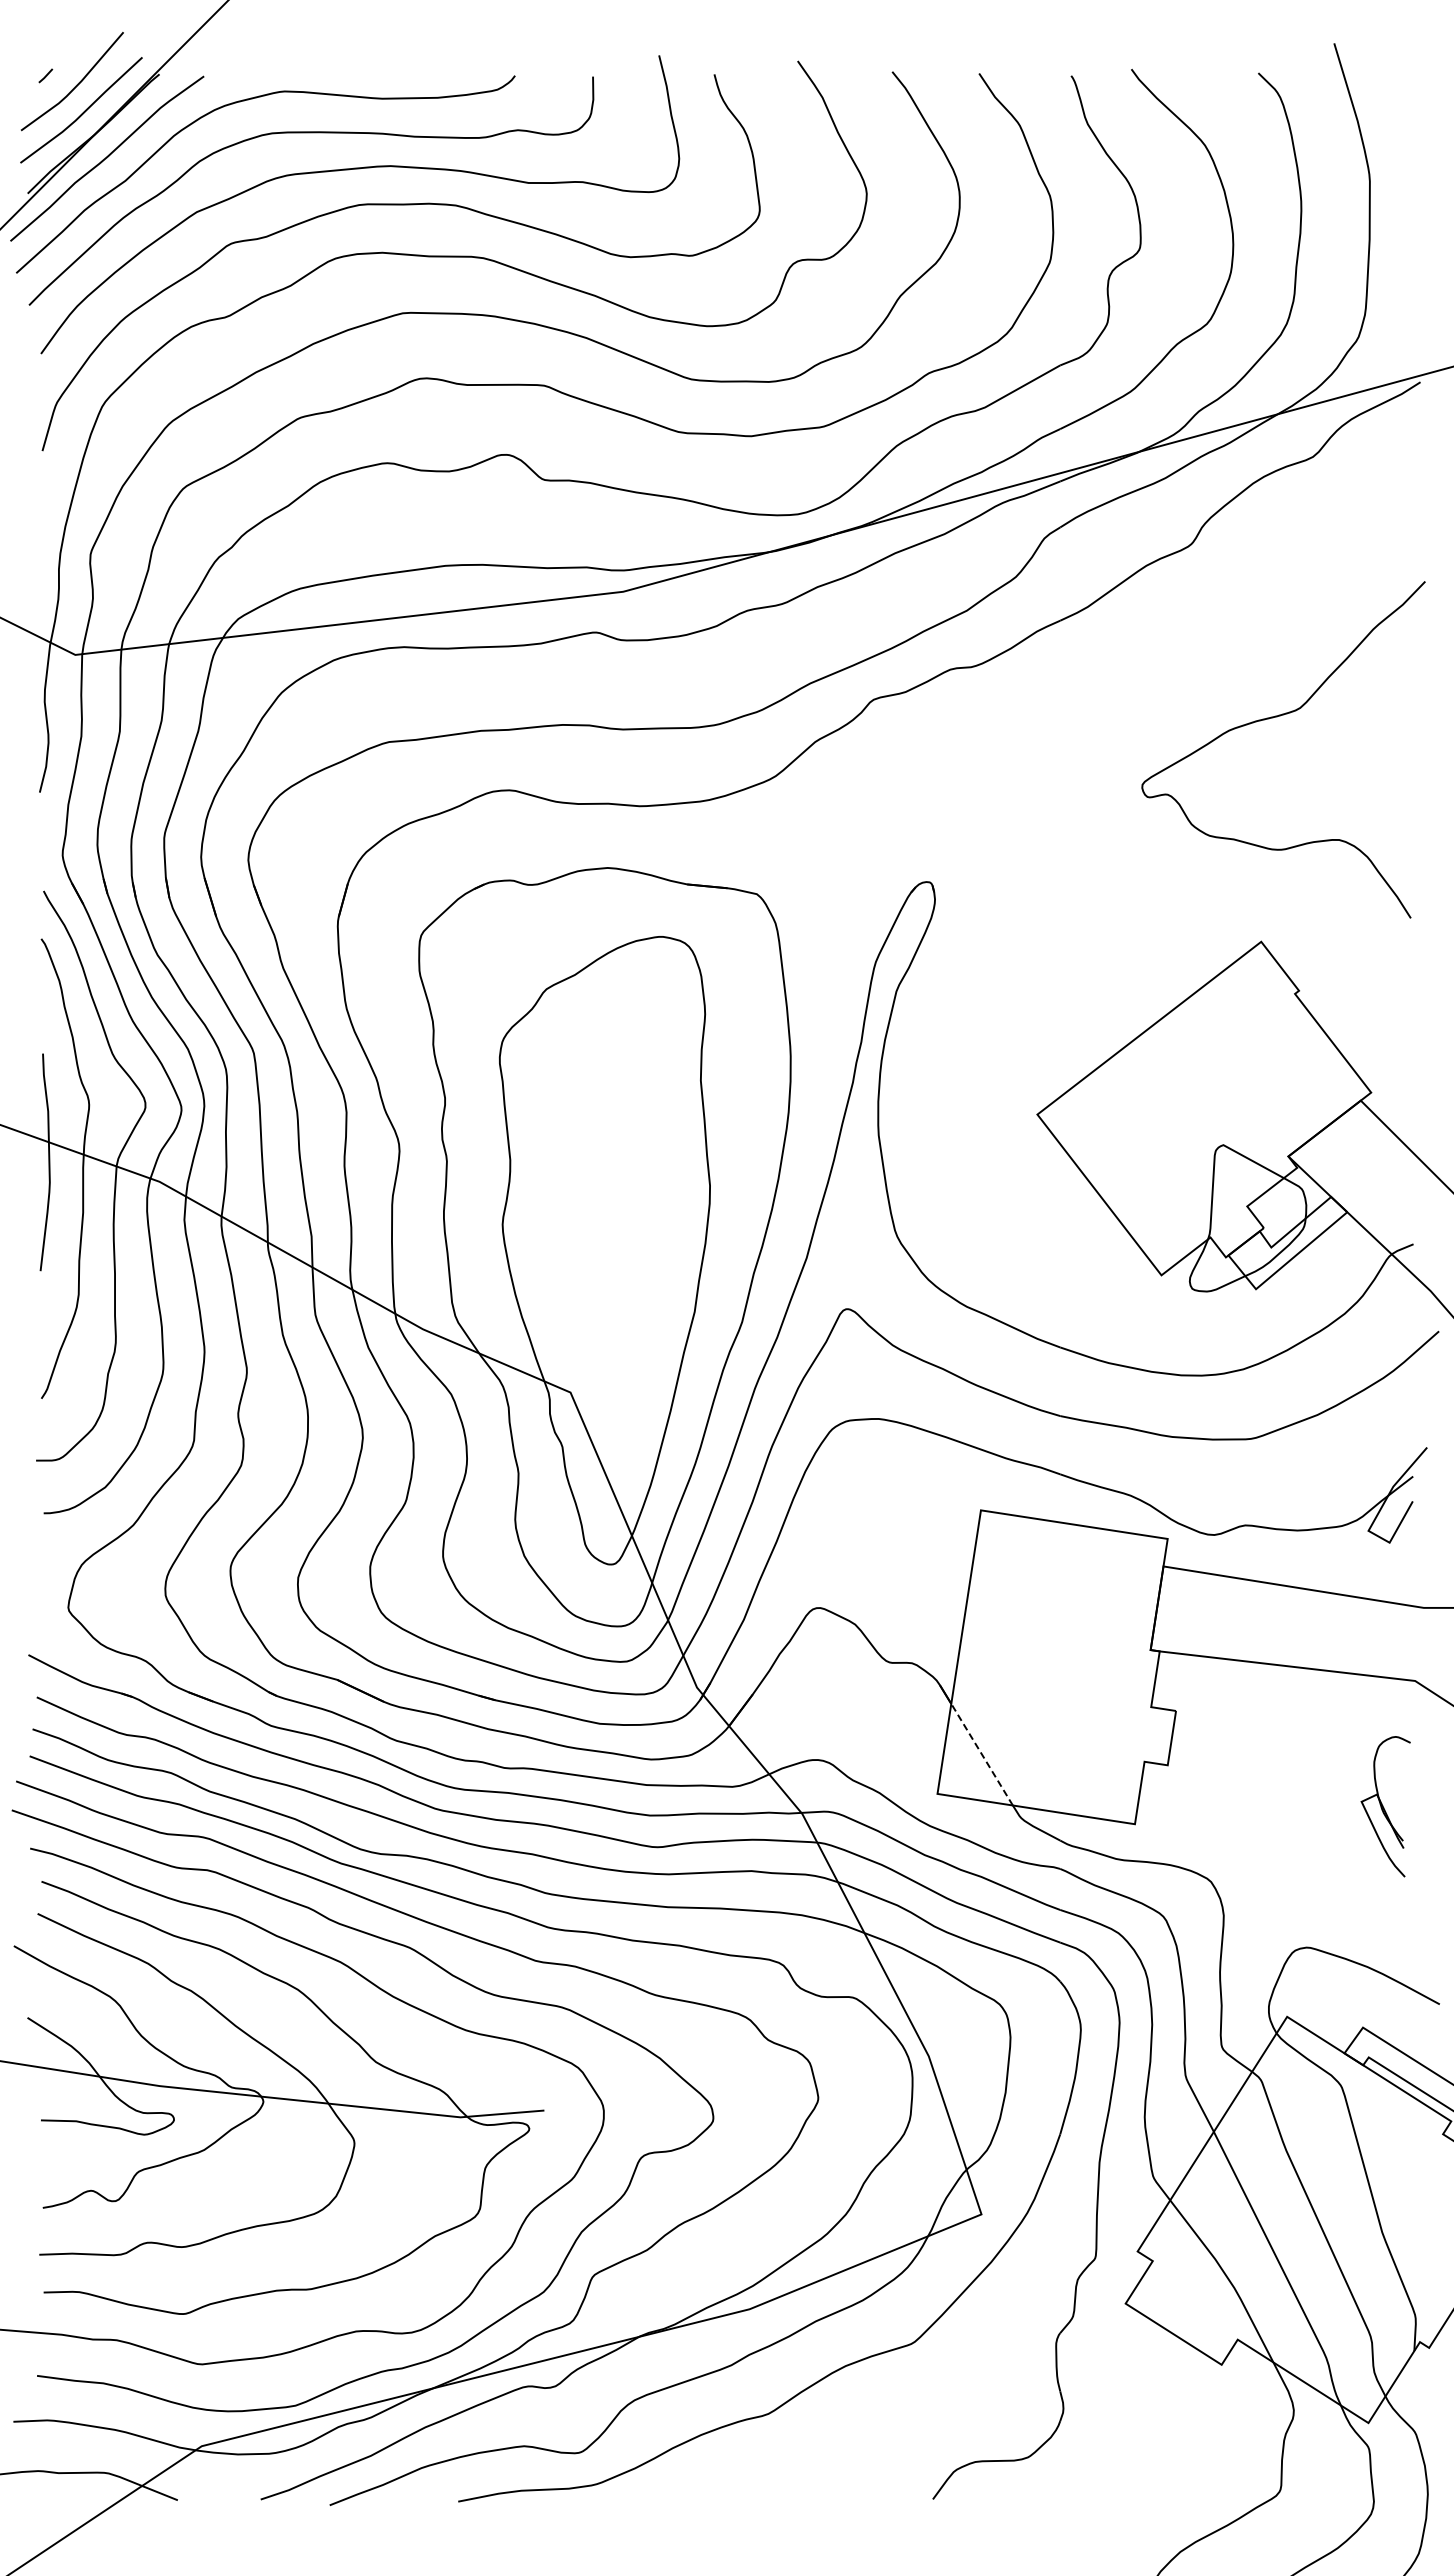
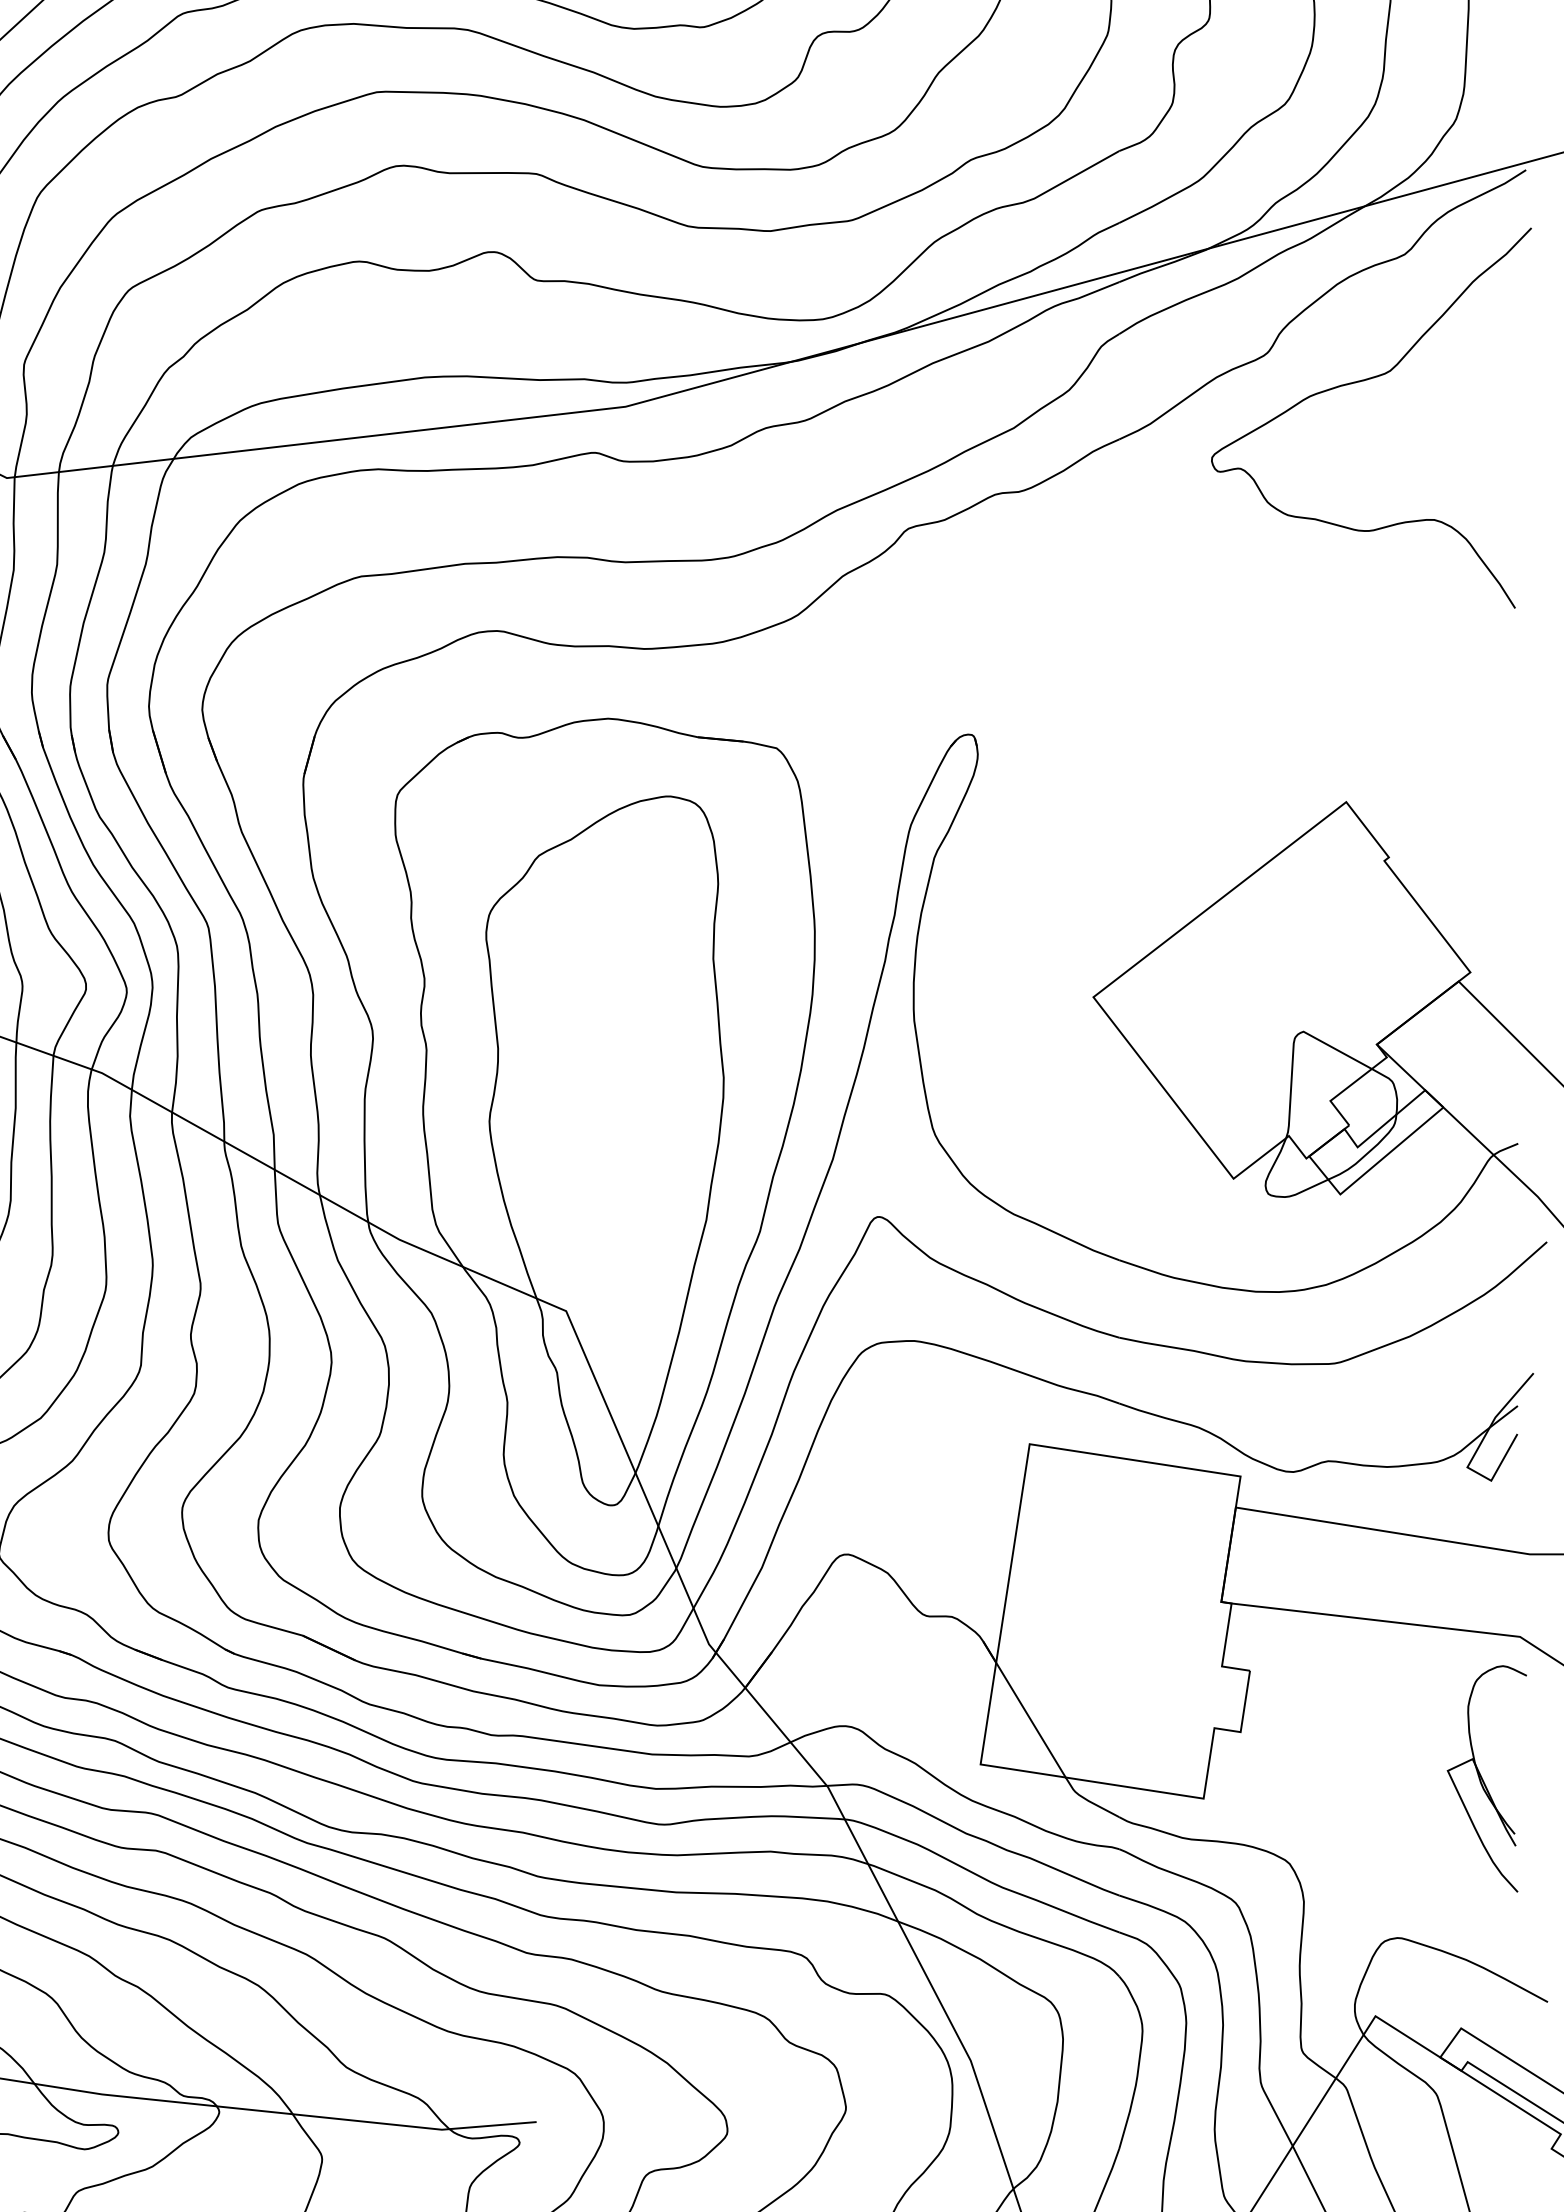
curve: (1277, 717) -> (1364, 381), moved
line: (981, 1754) -> (1030, 1719), dashed -> solid
part: (1385, 1806) -> (1486, 1778), size x1.43

